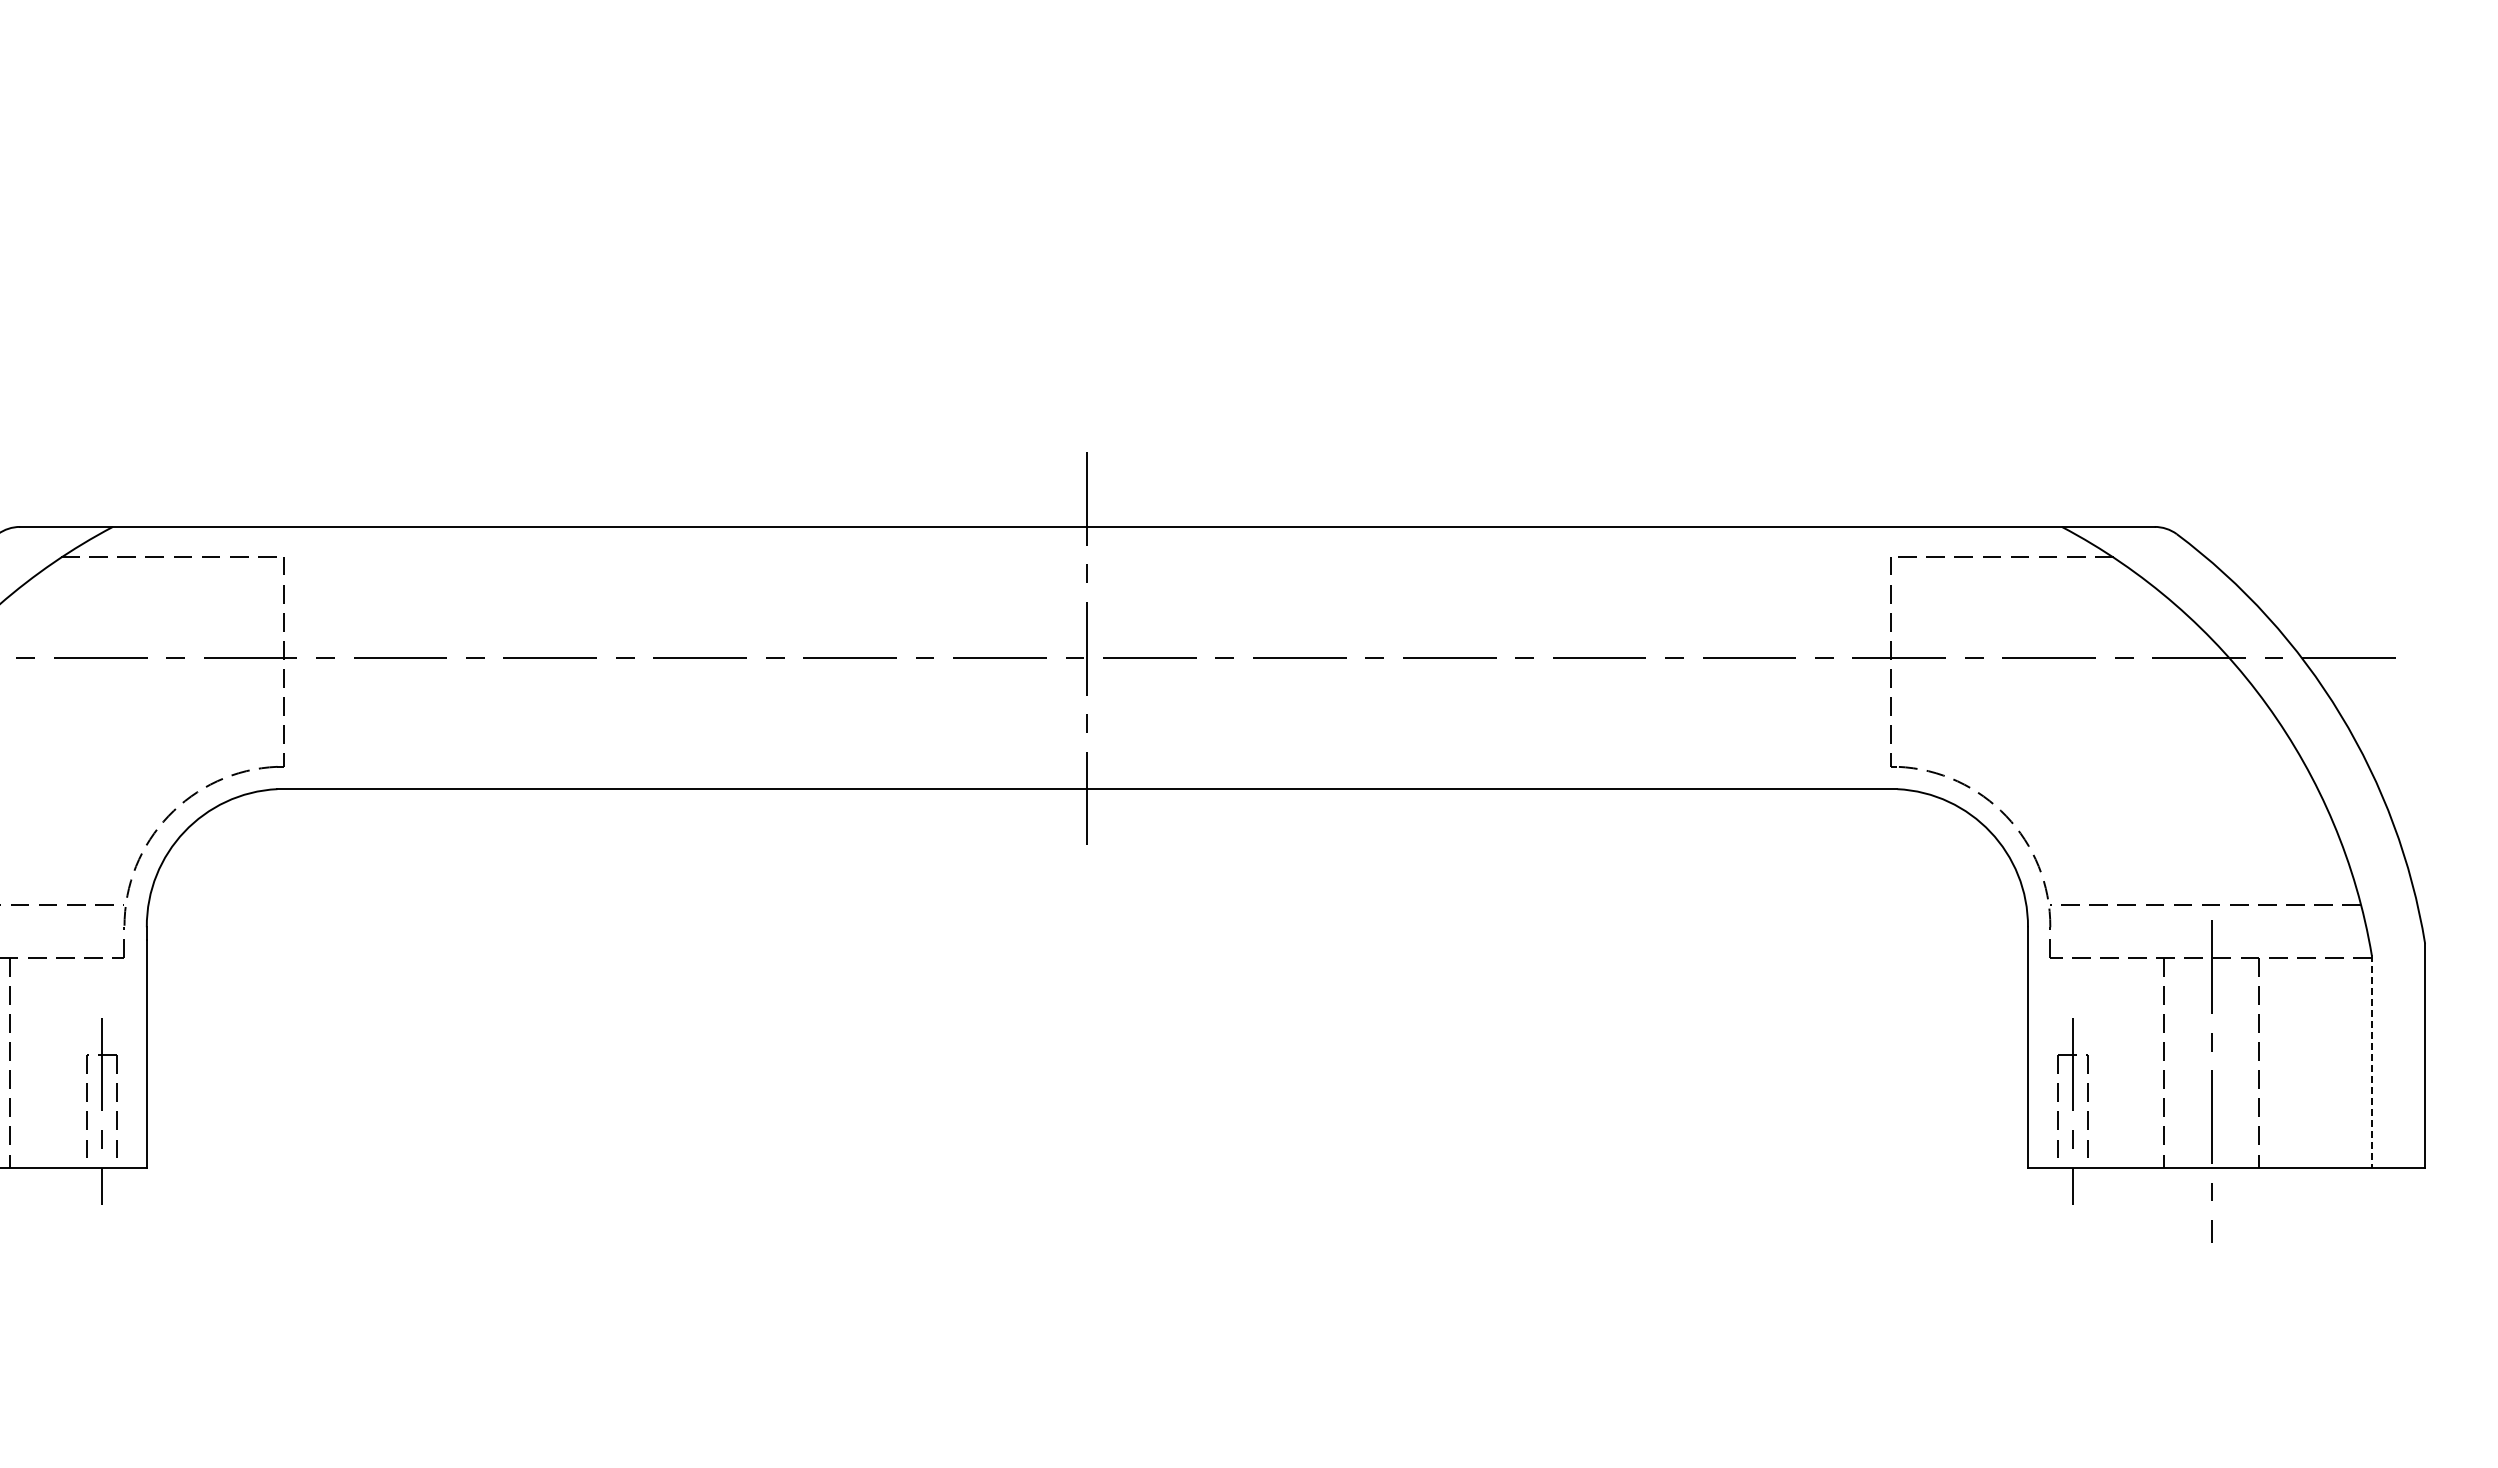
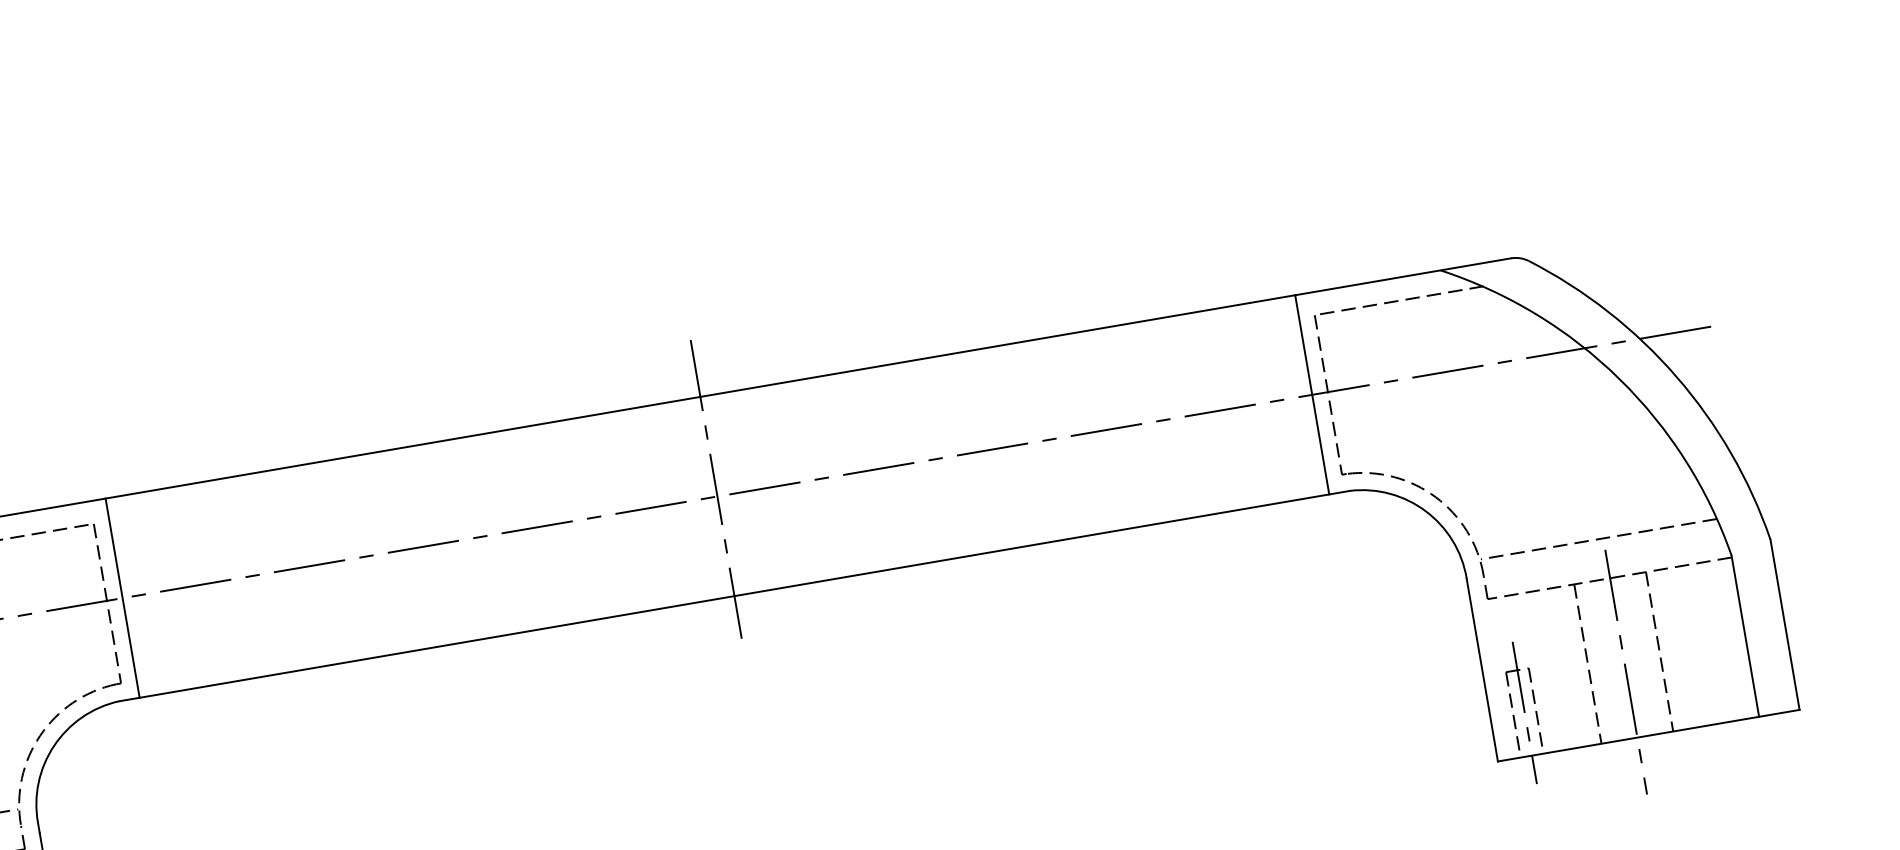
line: (304, 657) -> (122, 597), added
line: (1870, 657) -> (1312, 394), added
line: (2371, 1062) -> (1745, 636), dashed -> solid

